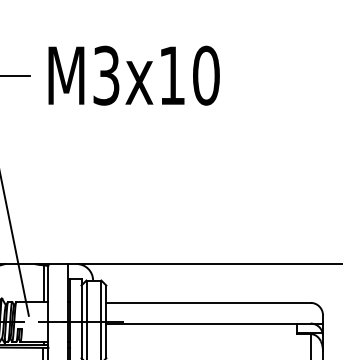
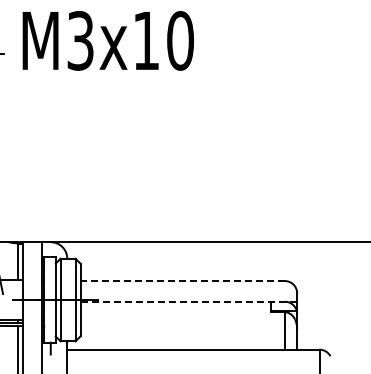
text: (133, 75) -> (107, 40), moved
line: (208, 303) -> (182, 281), solid -> dashed
line: (215, 323) -> (189, 301), solid -> dashed

